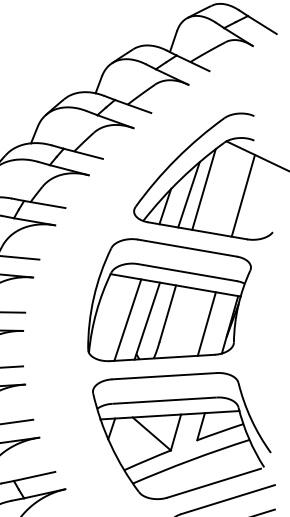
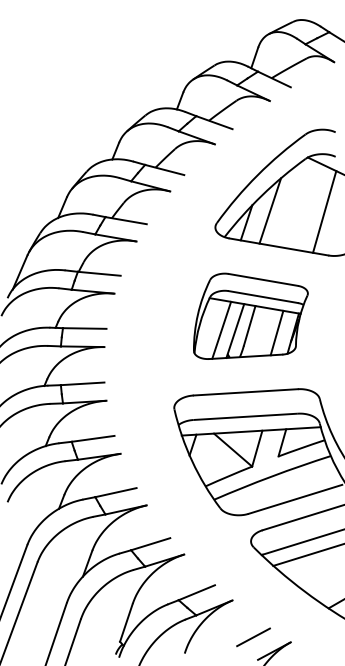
line: (204, 189) -> (285, 205), removed
part: (169, 300) -> (250, 316), size x0.7

